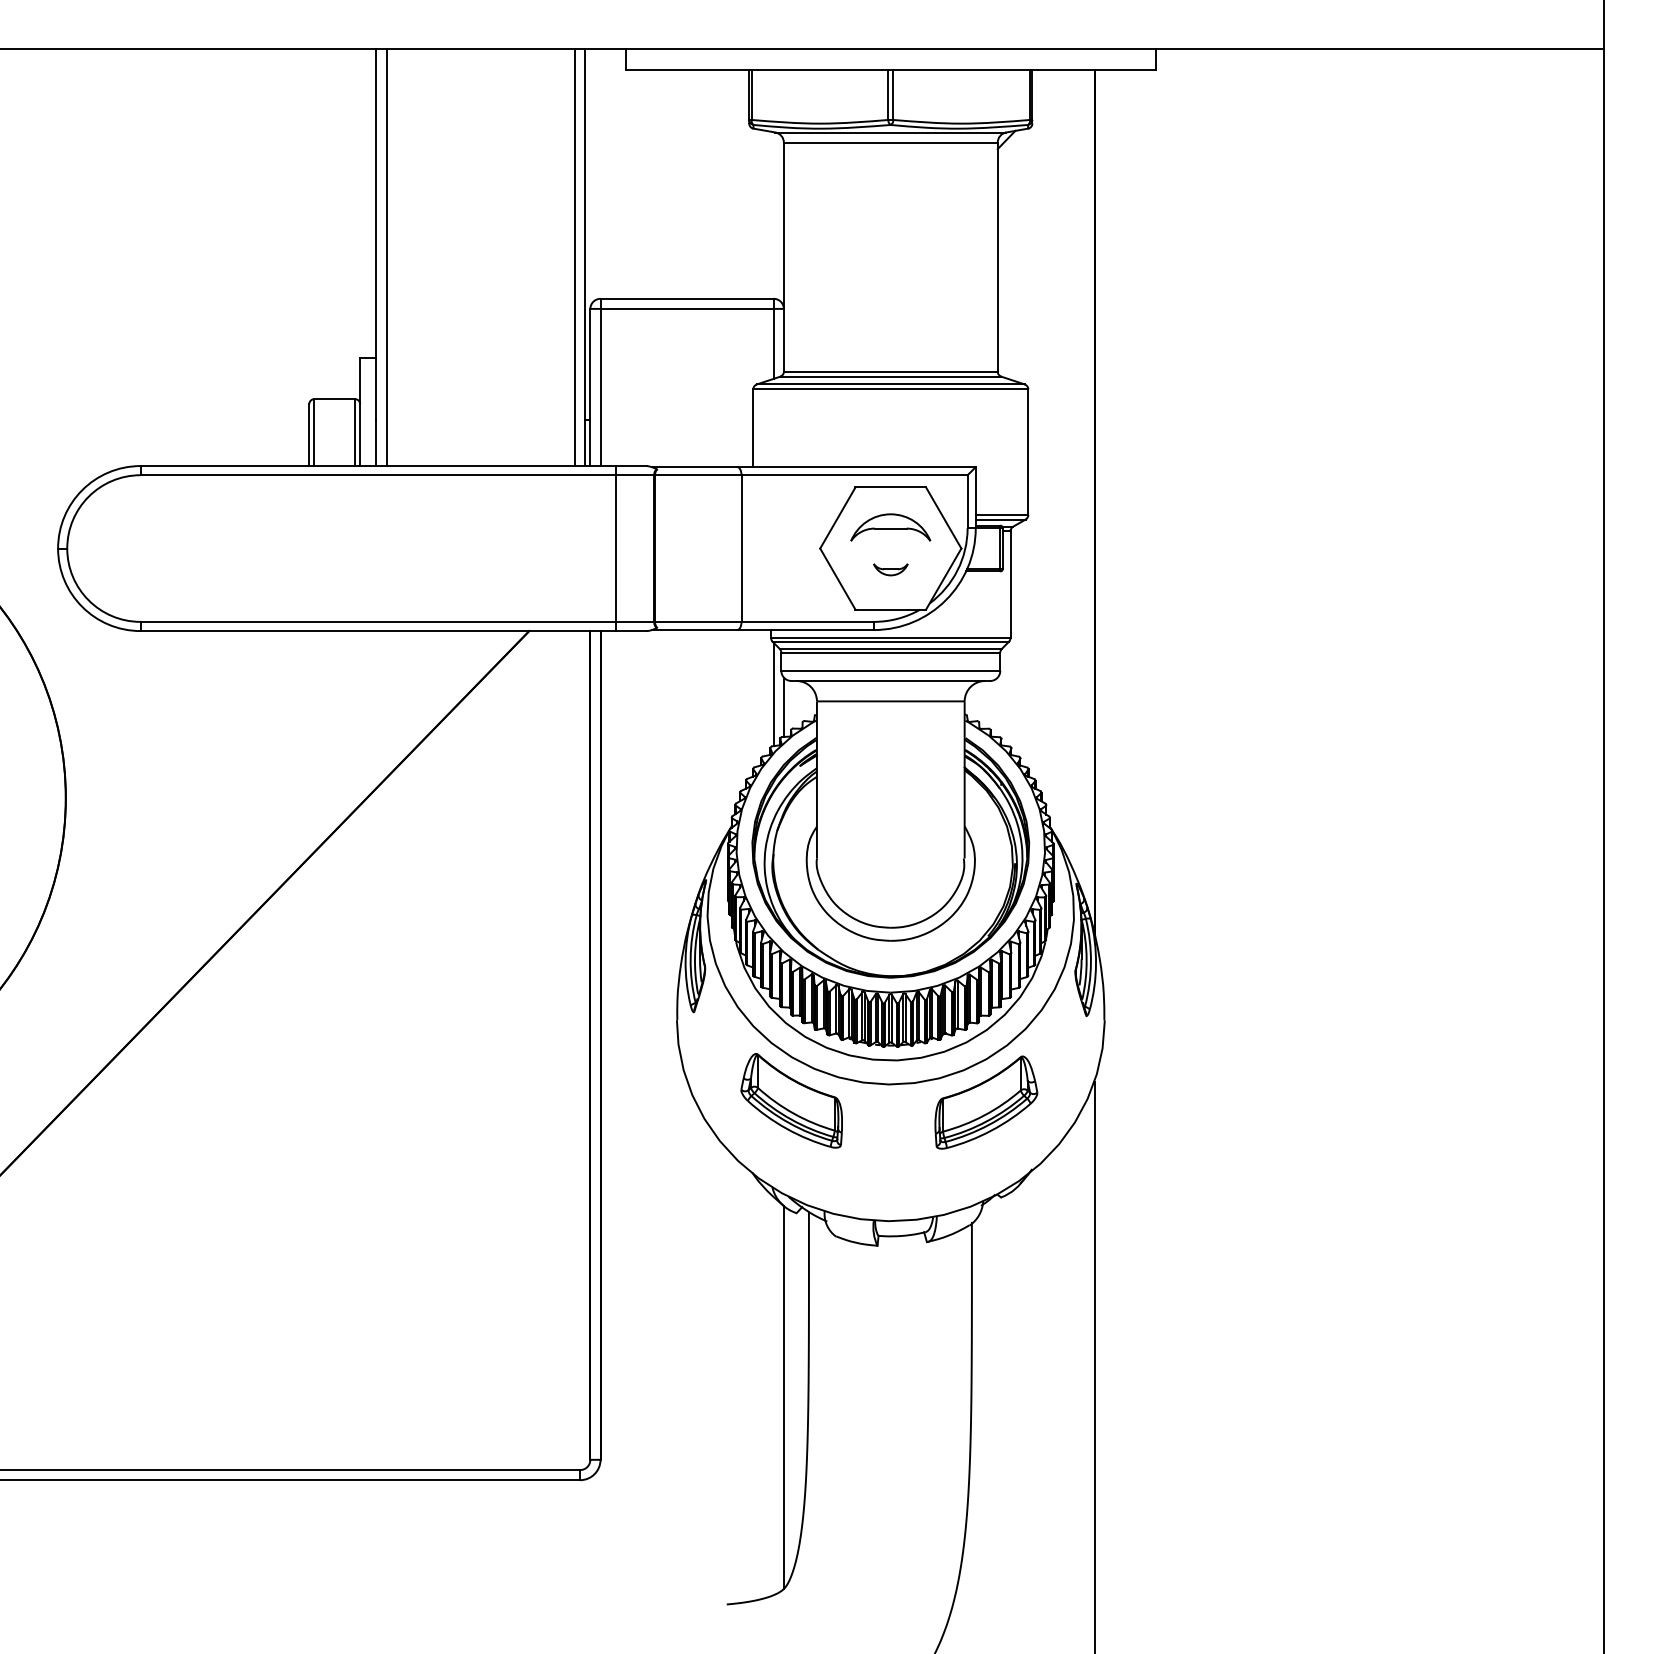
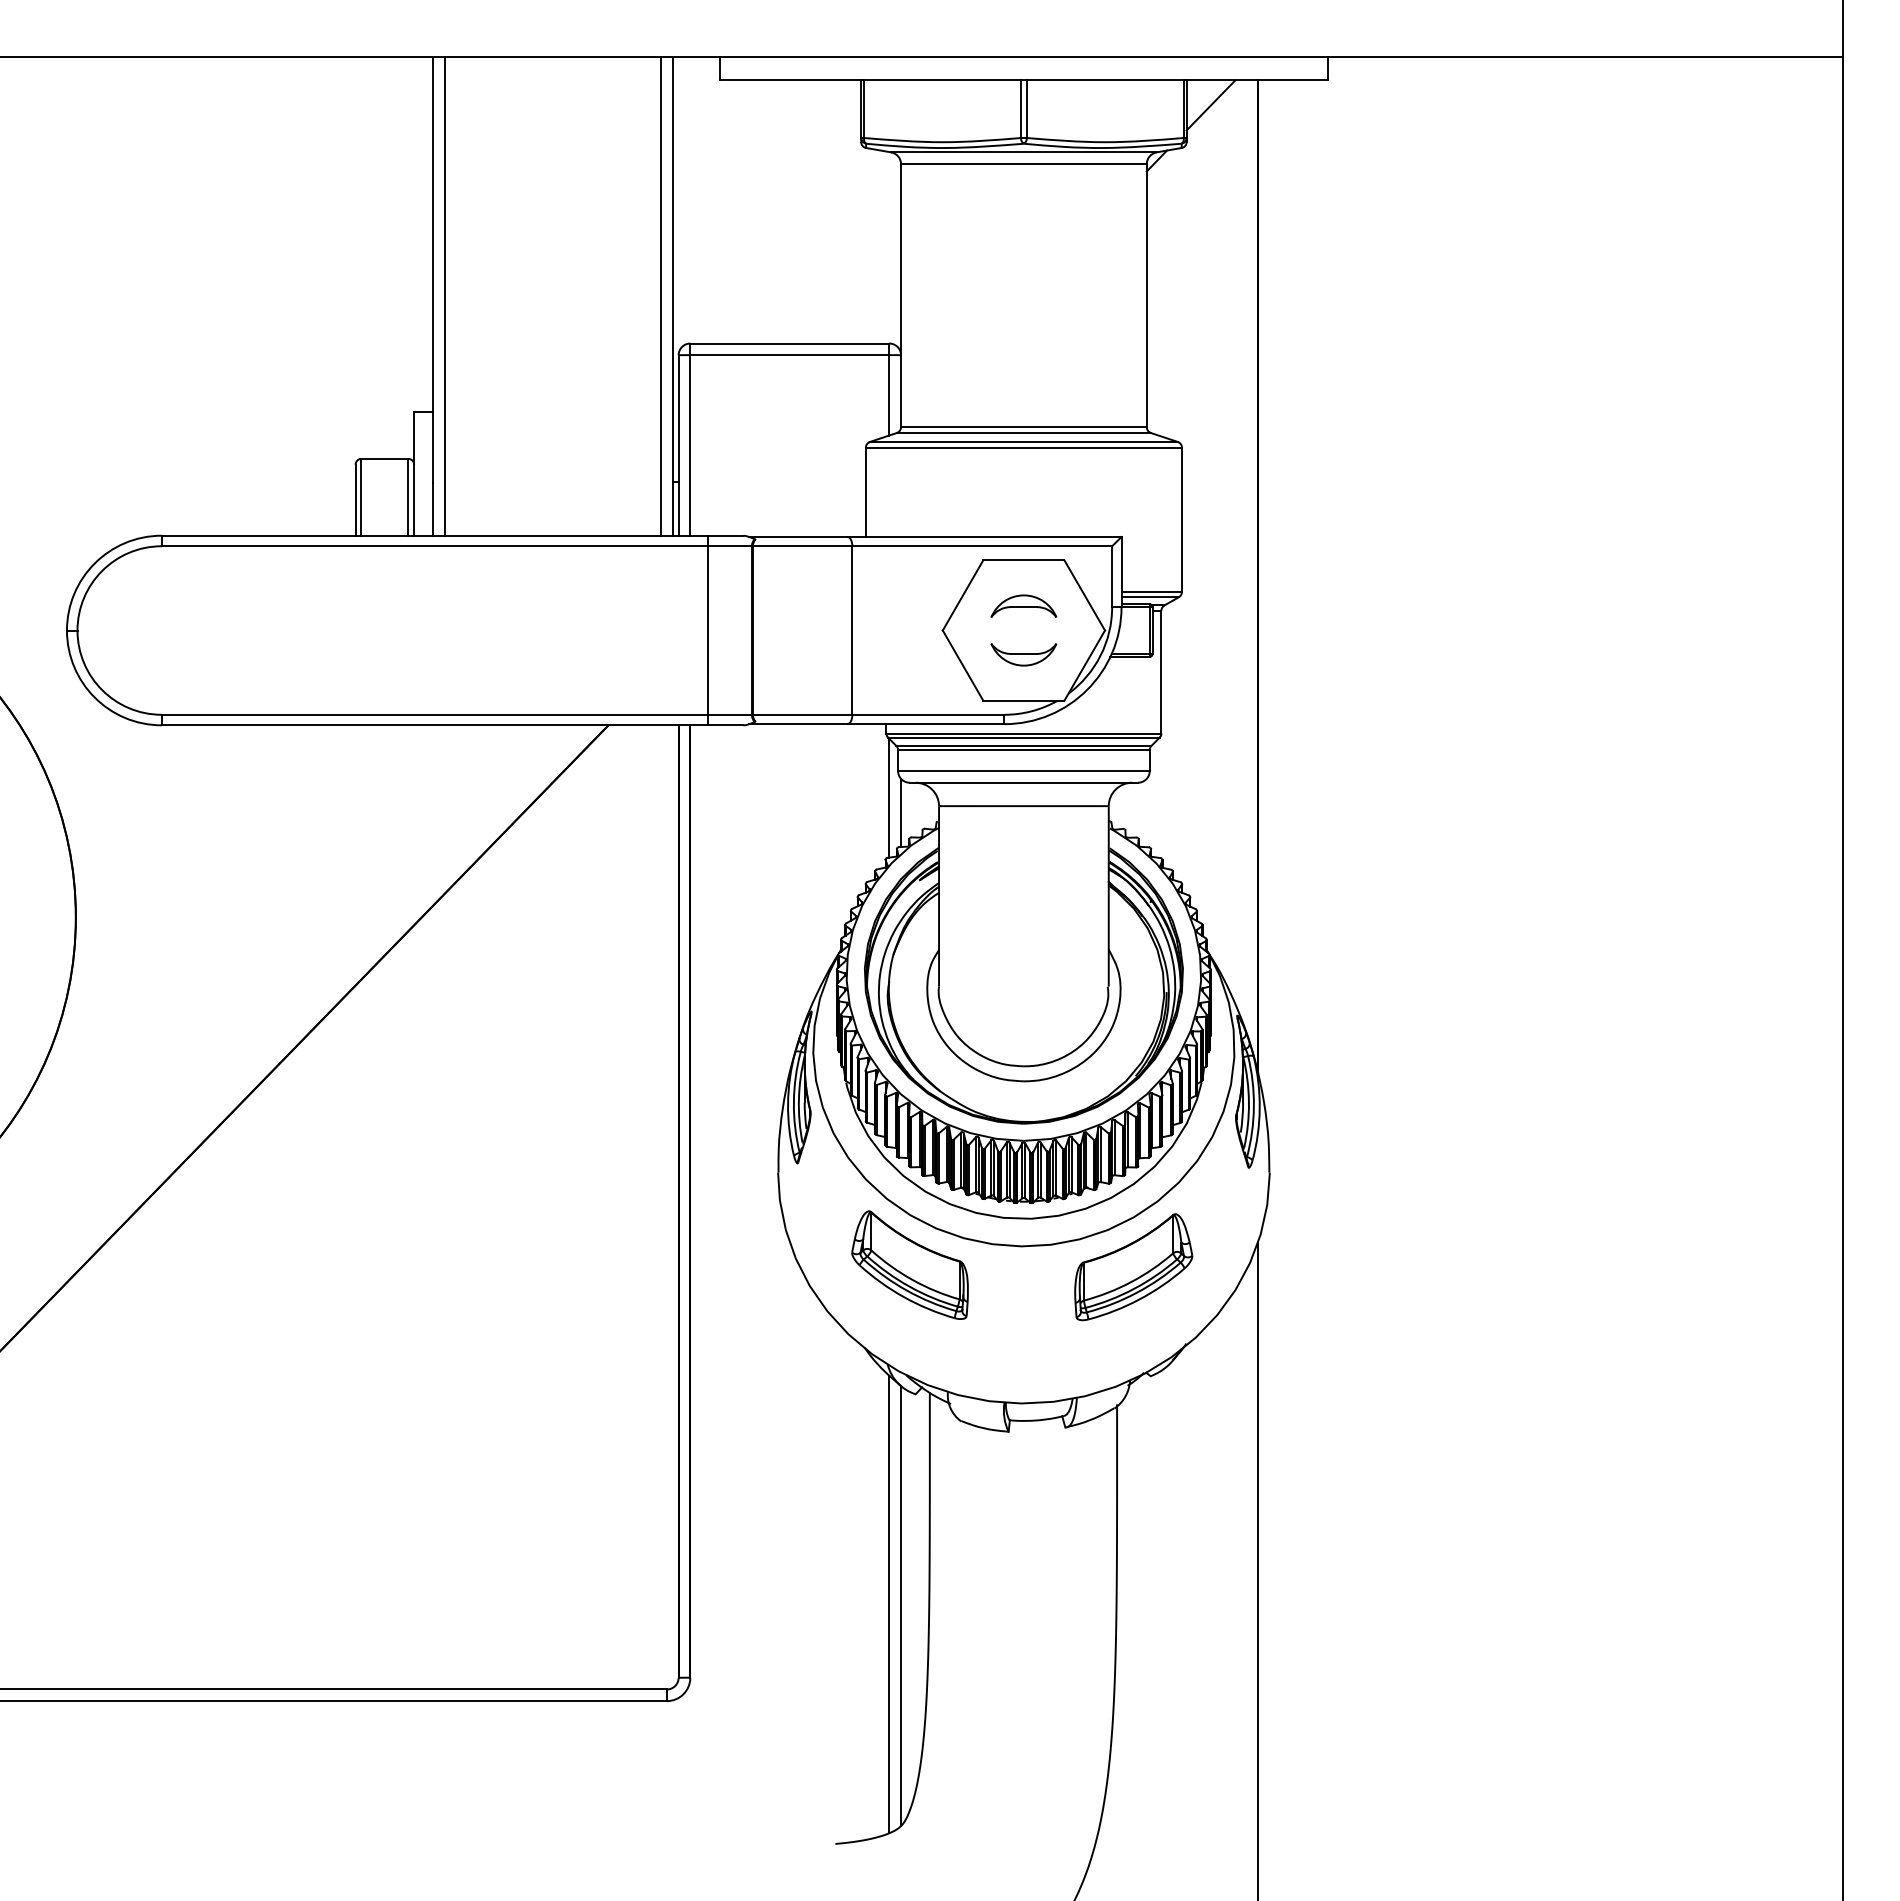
line: (1053, 91) -> (1210, 105), added
part: (890, 526) -> (1023, 605), size x0.71
part: (890, 569) -> (1023, 654), size x1.67
line: (773, 1396) -> (889, 1604), added

